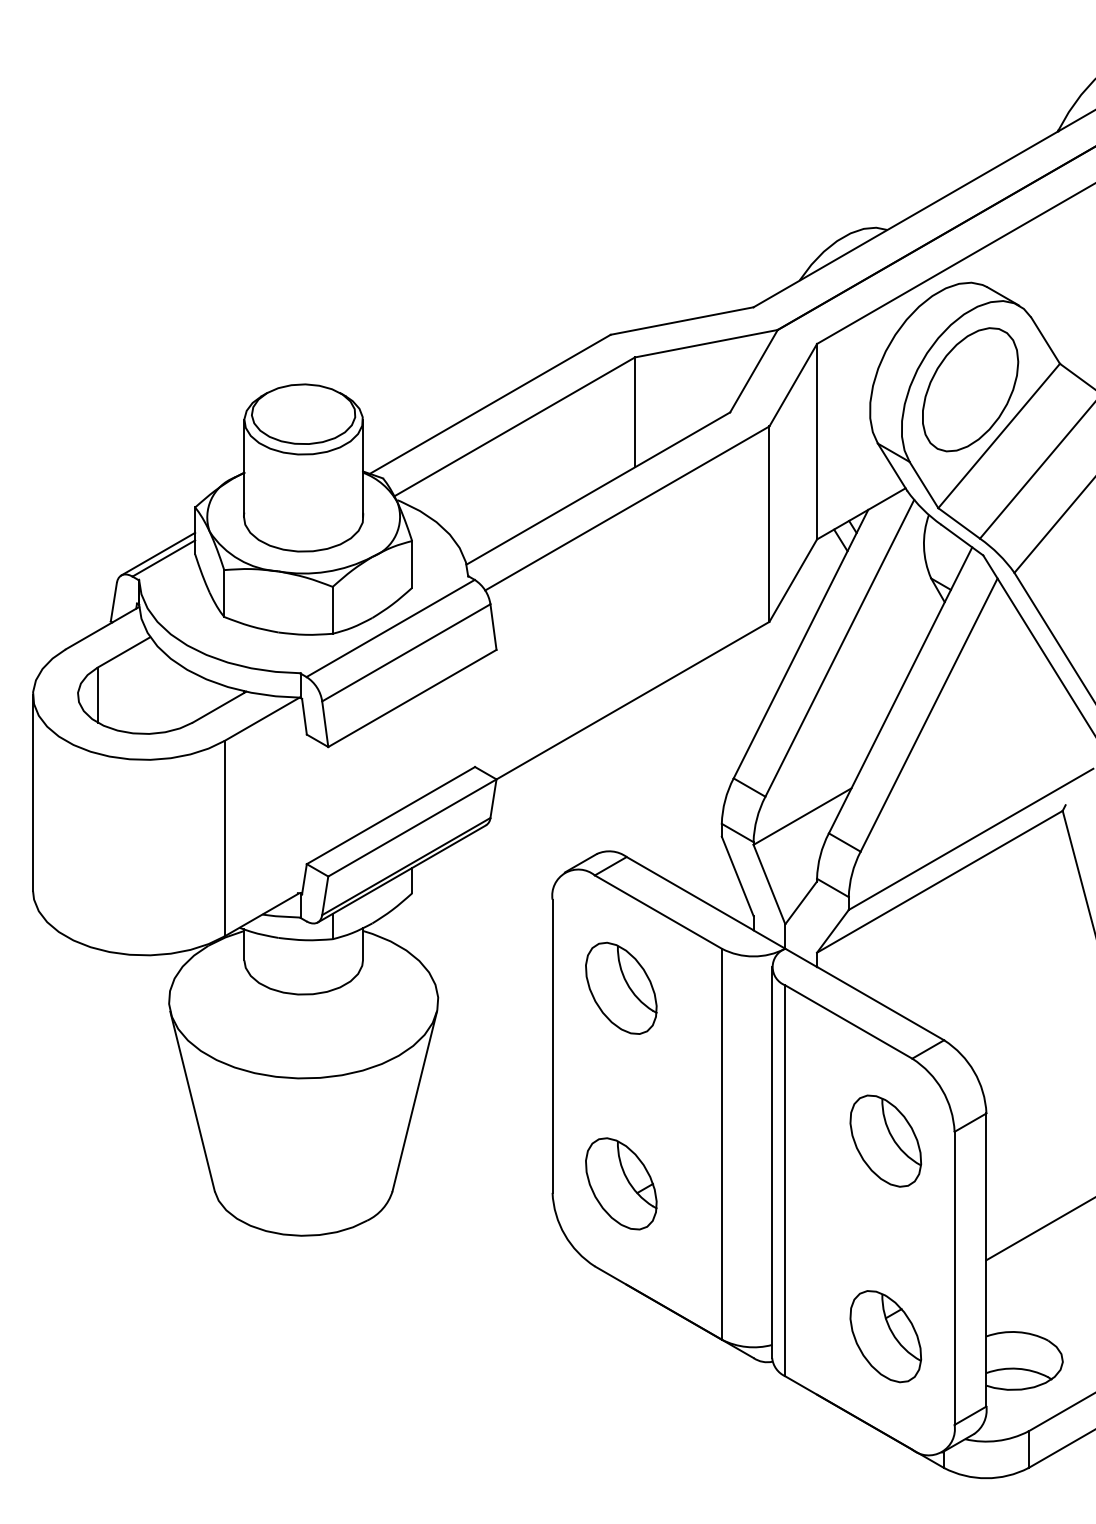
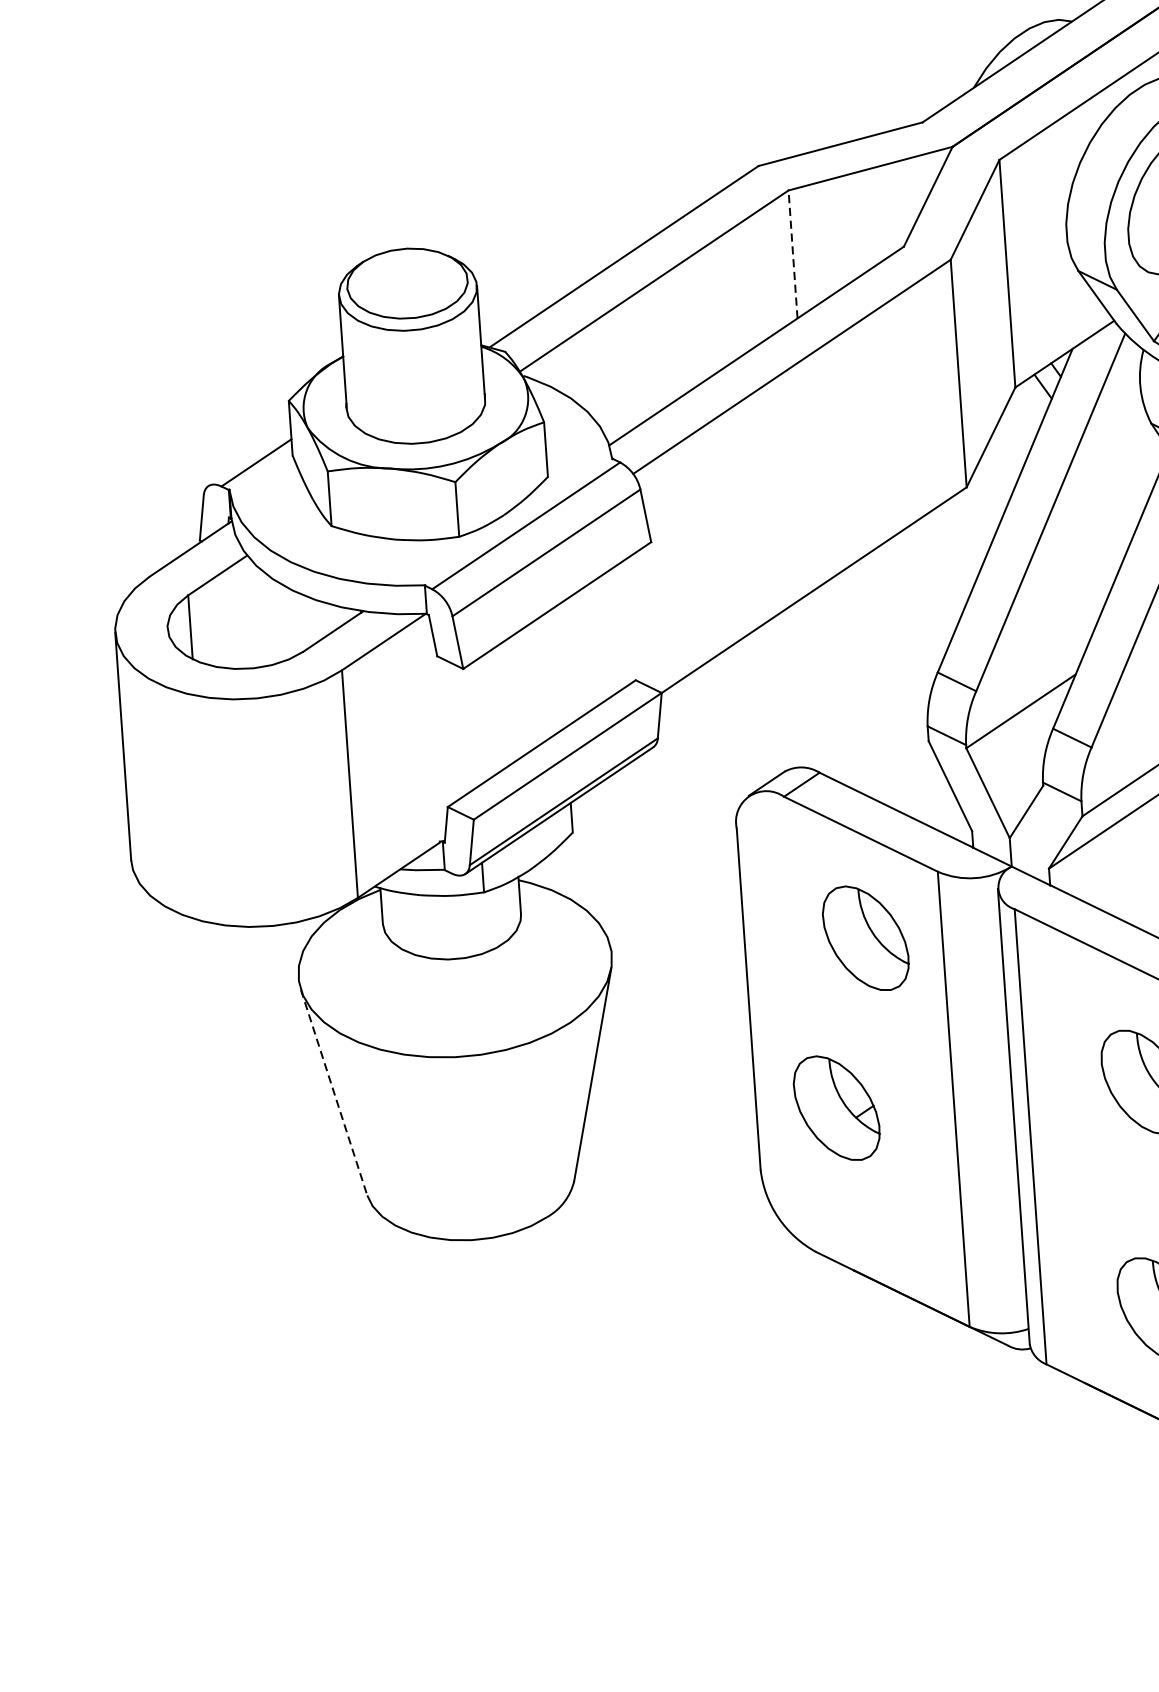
line: (634, 412) -> (792, 254), solid -> dashed
line: (158, 553) -> (249, 457), removed
part: (621, 987) -> (865, 937), moved
line: (192, 1101) -> (334, 1092), solid -> dashed
part: (621, 1183) -> (836, 1107), moved

